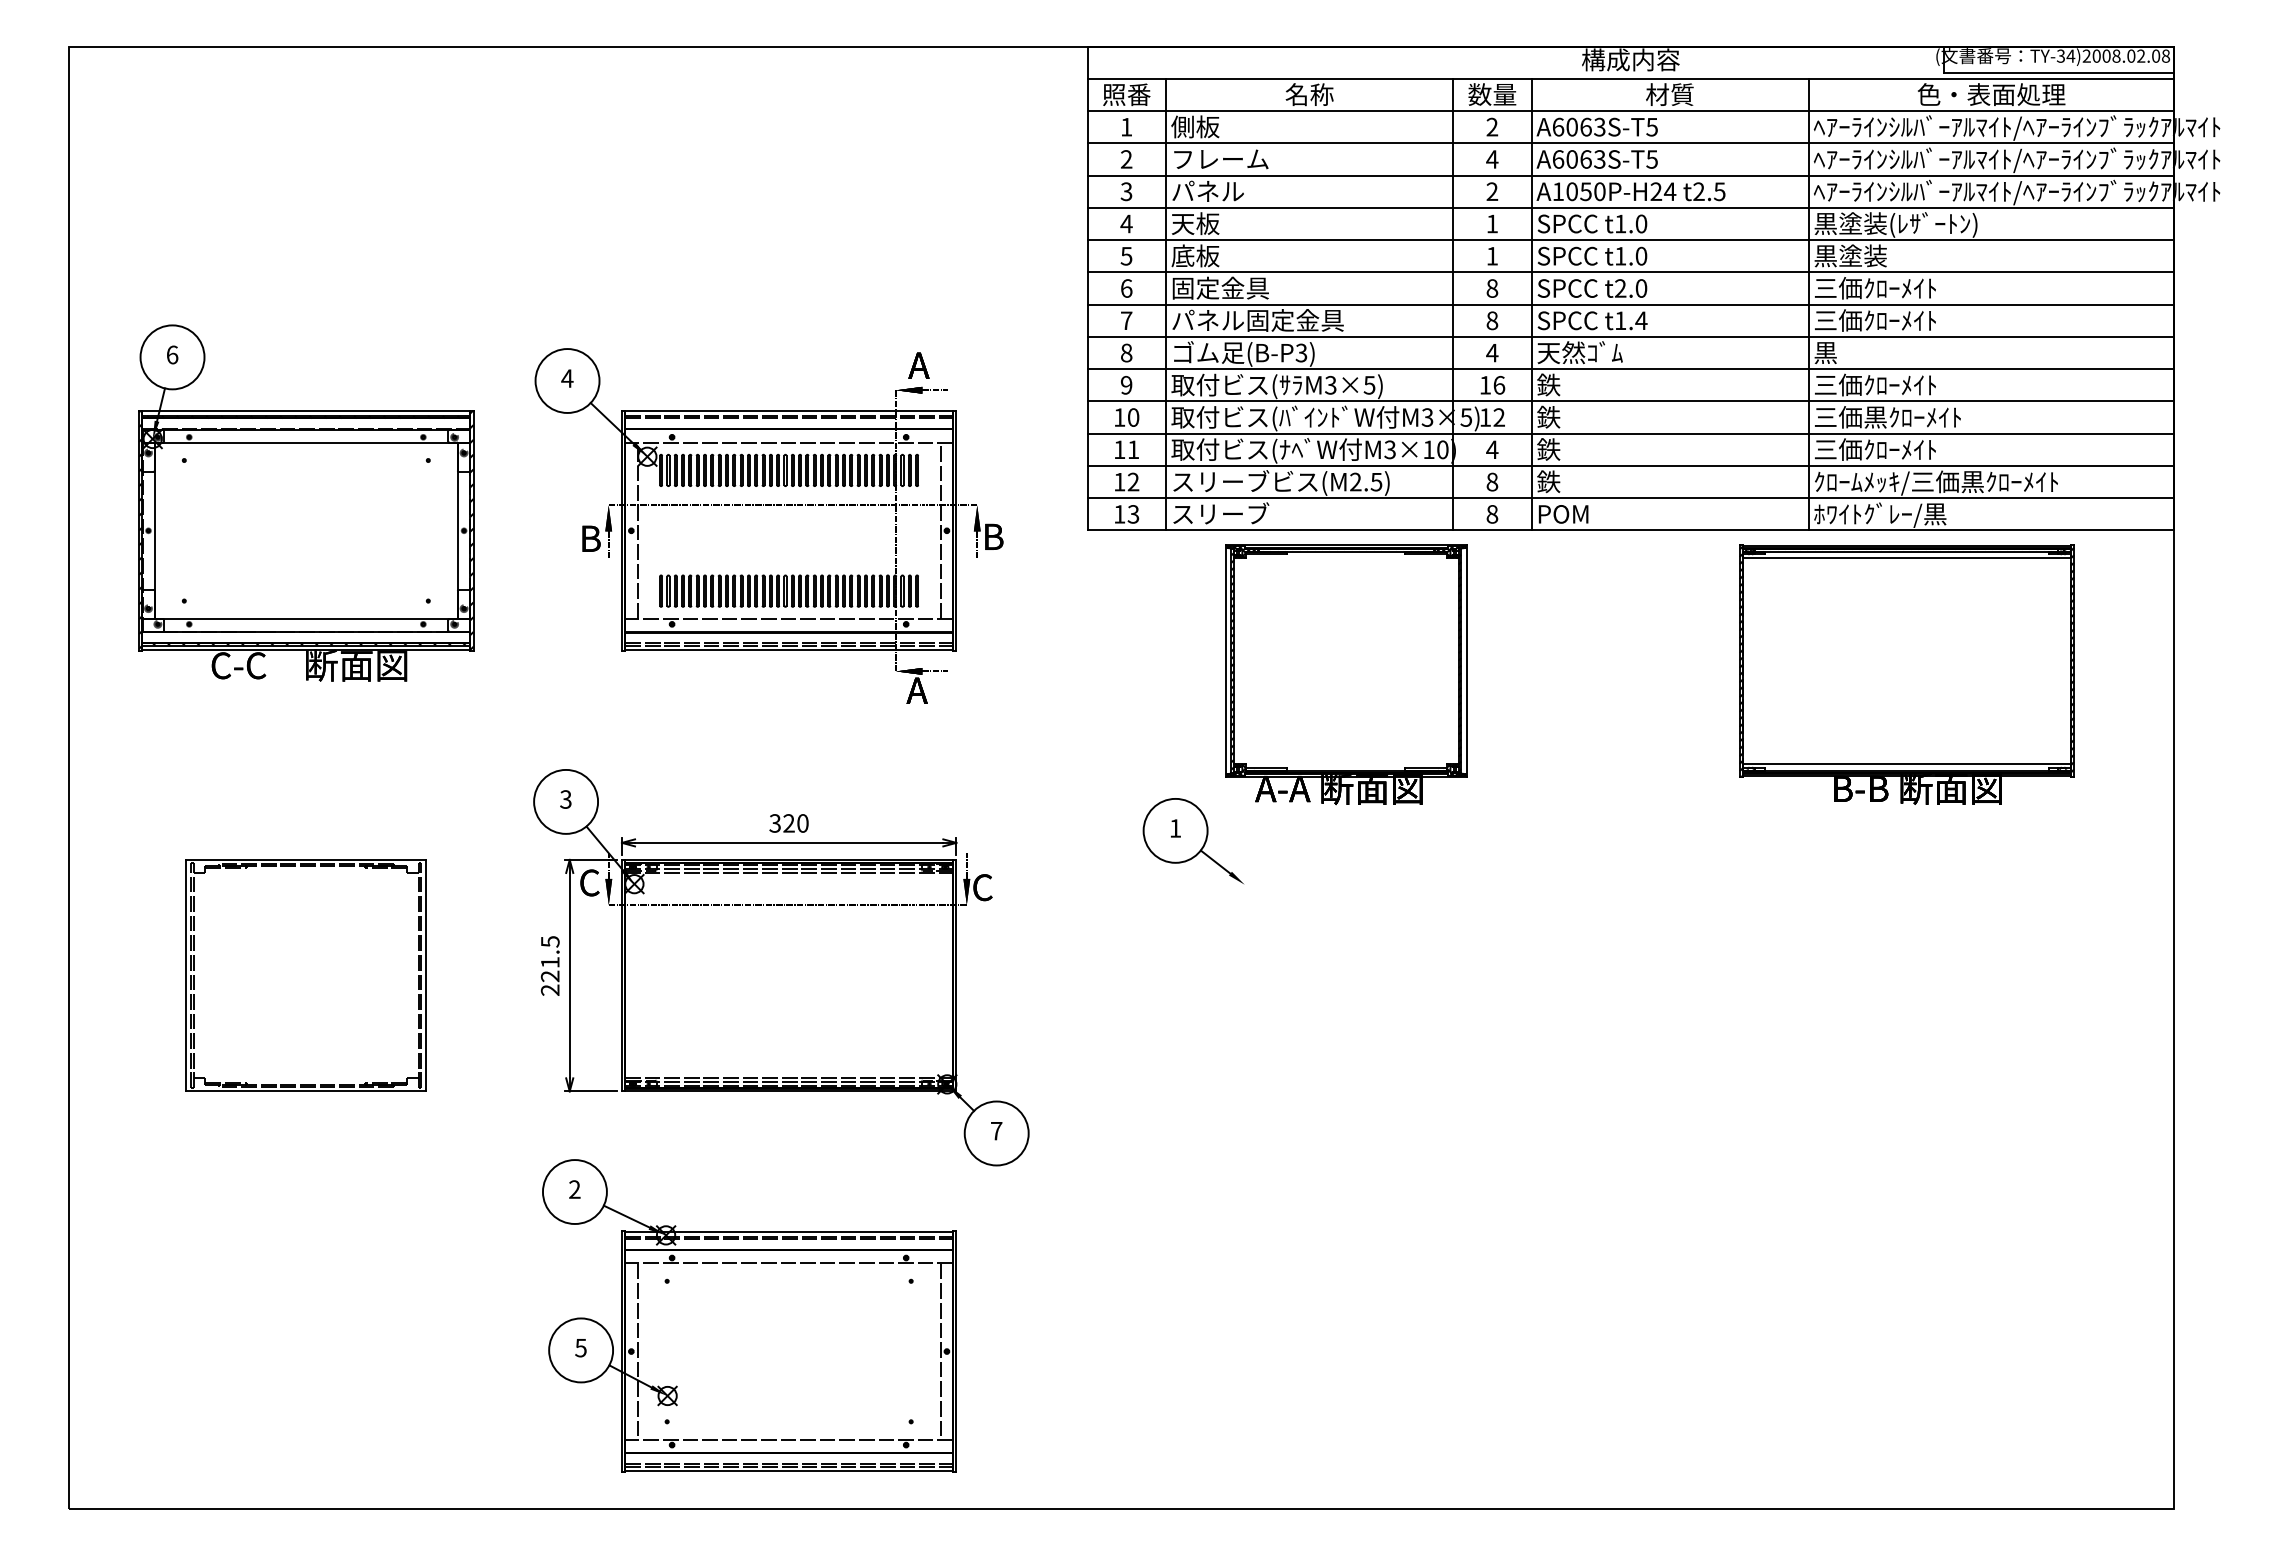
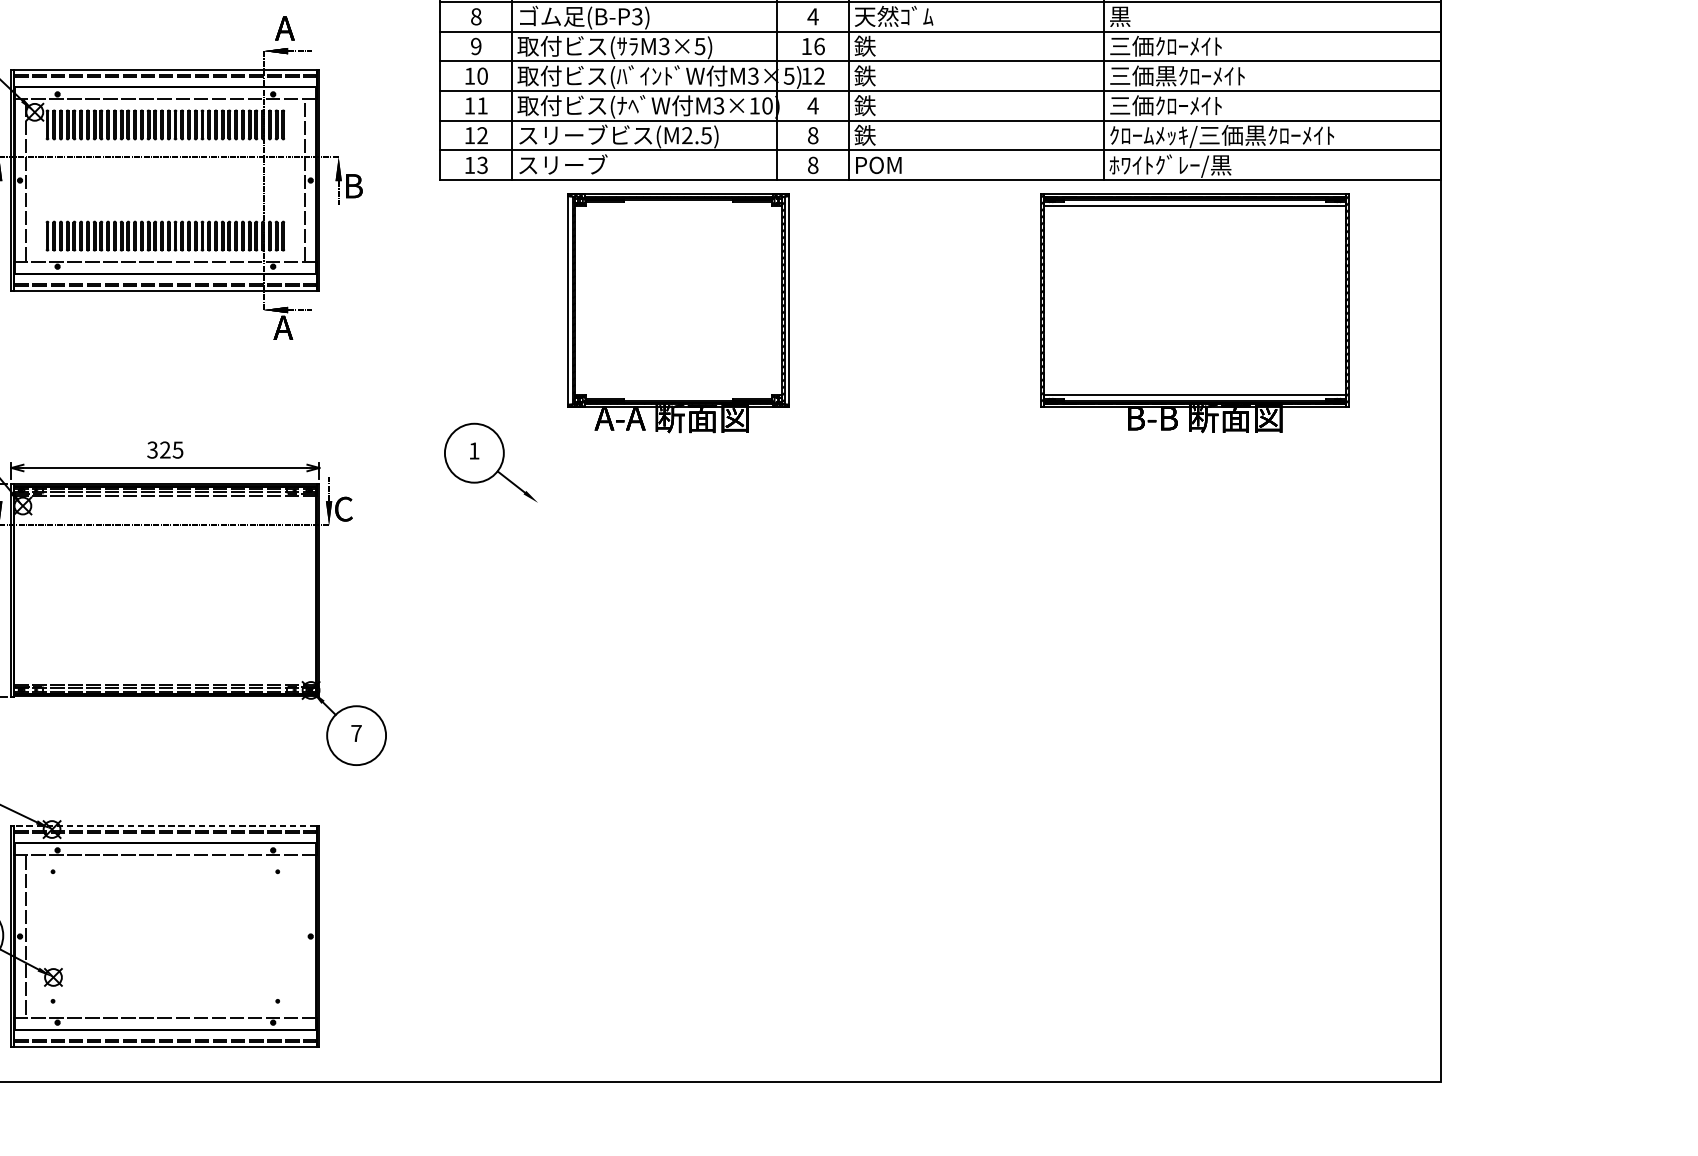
text: (802, 823) -> (177, 450), 320 -> 325
part: (1193, 841) -> (490, 463), moved
line: (788, 1231) -> (164, 825), solid -> dashed
line: (940, 1351) -> (304, 936), removed

